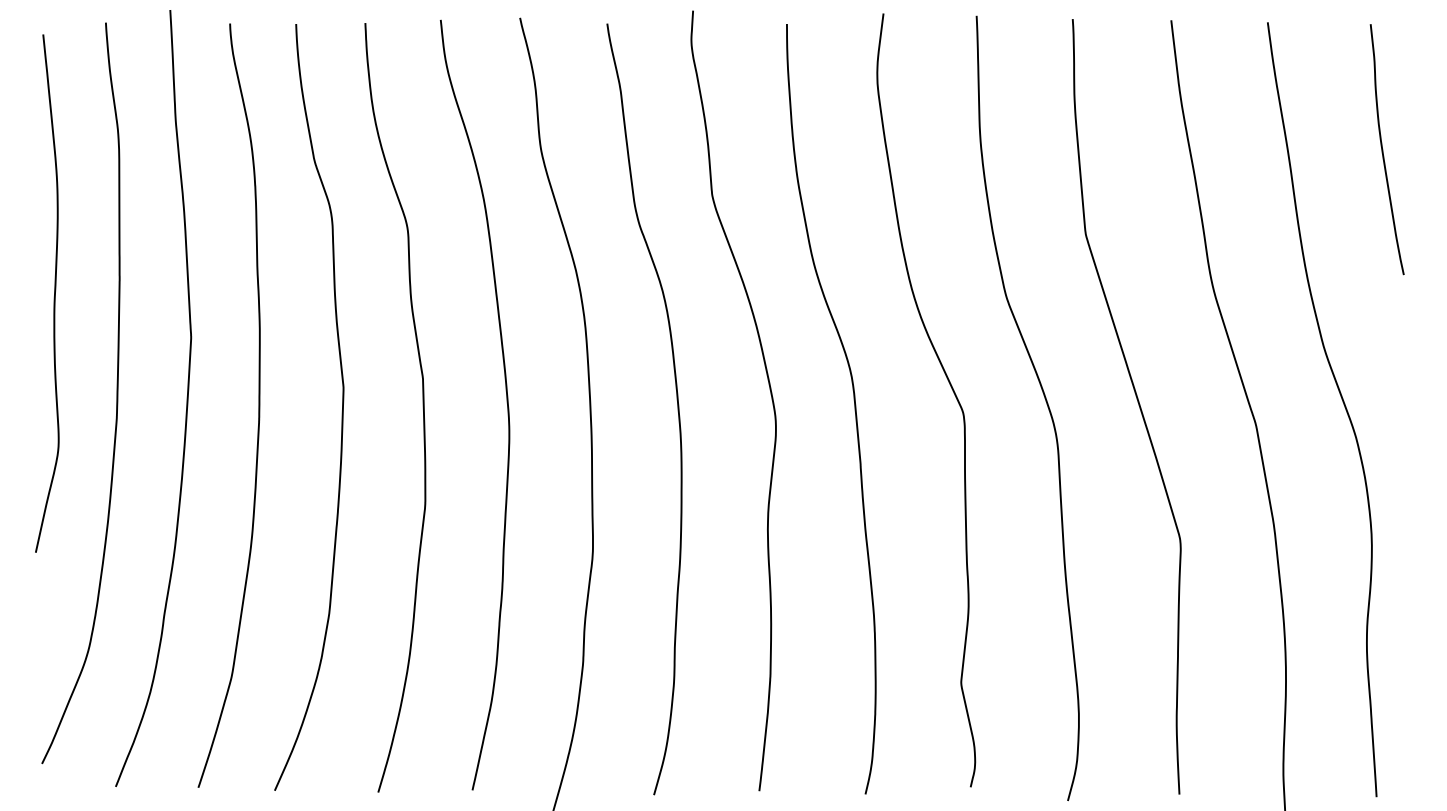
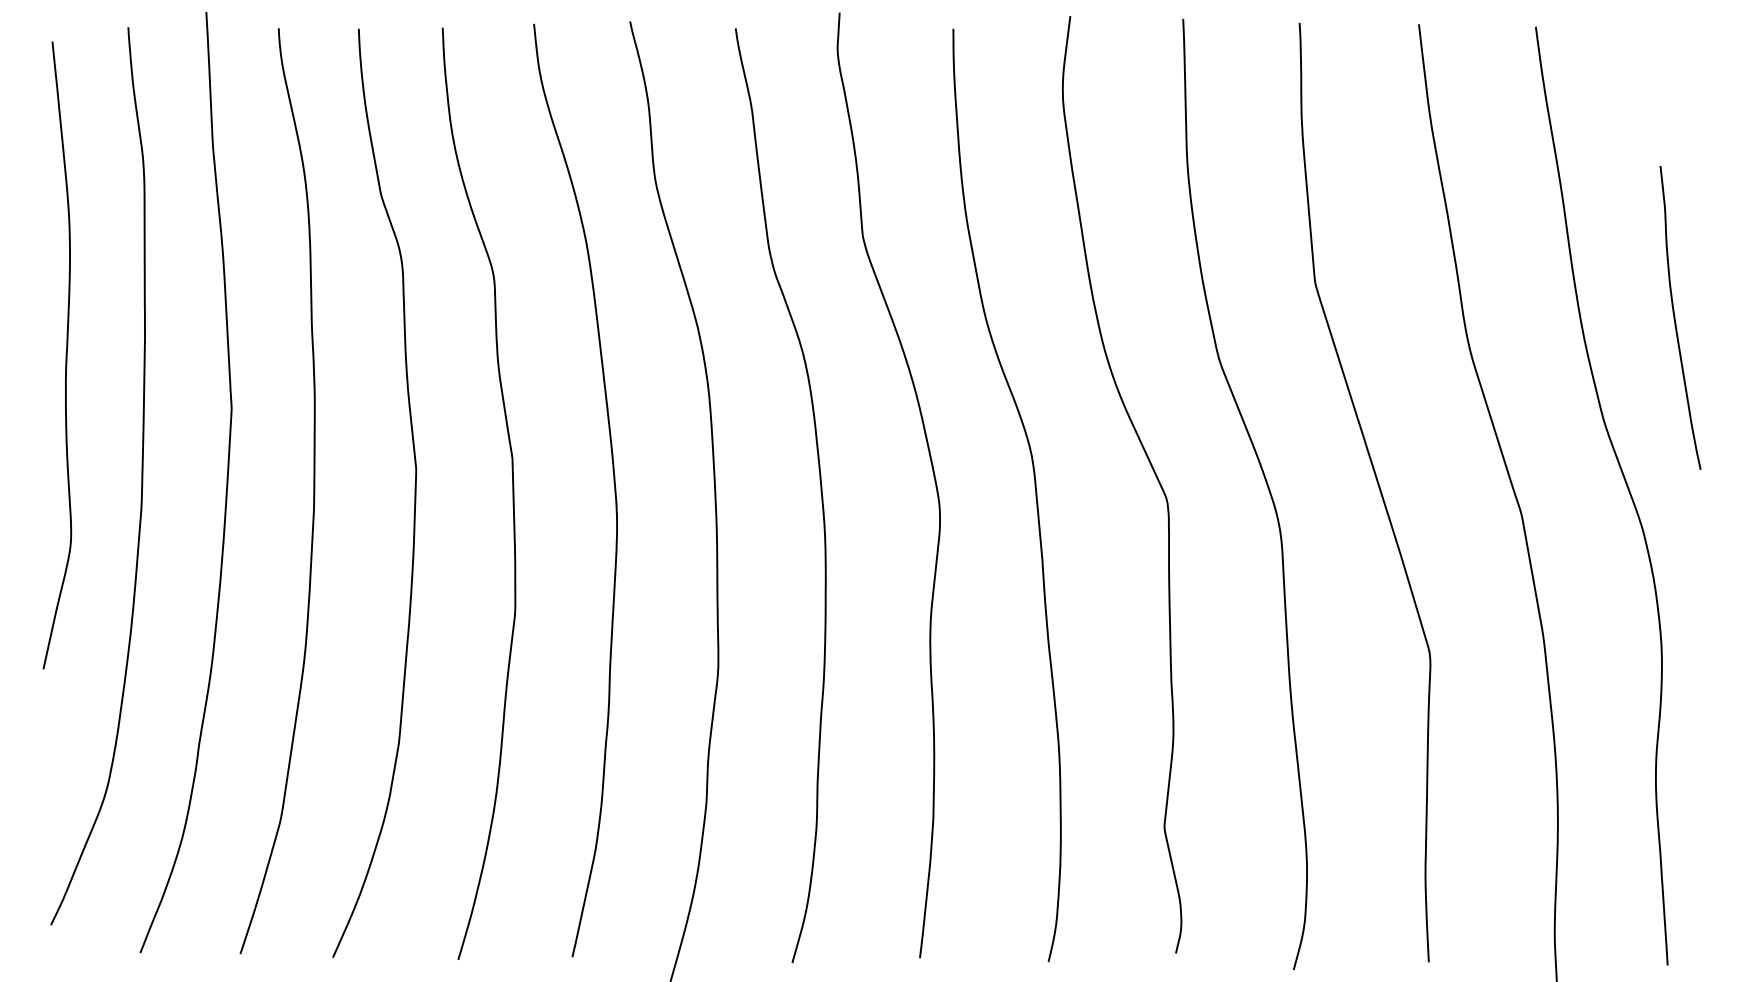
curve: (1383, 149) -> (1676, 317), moved

